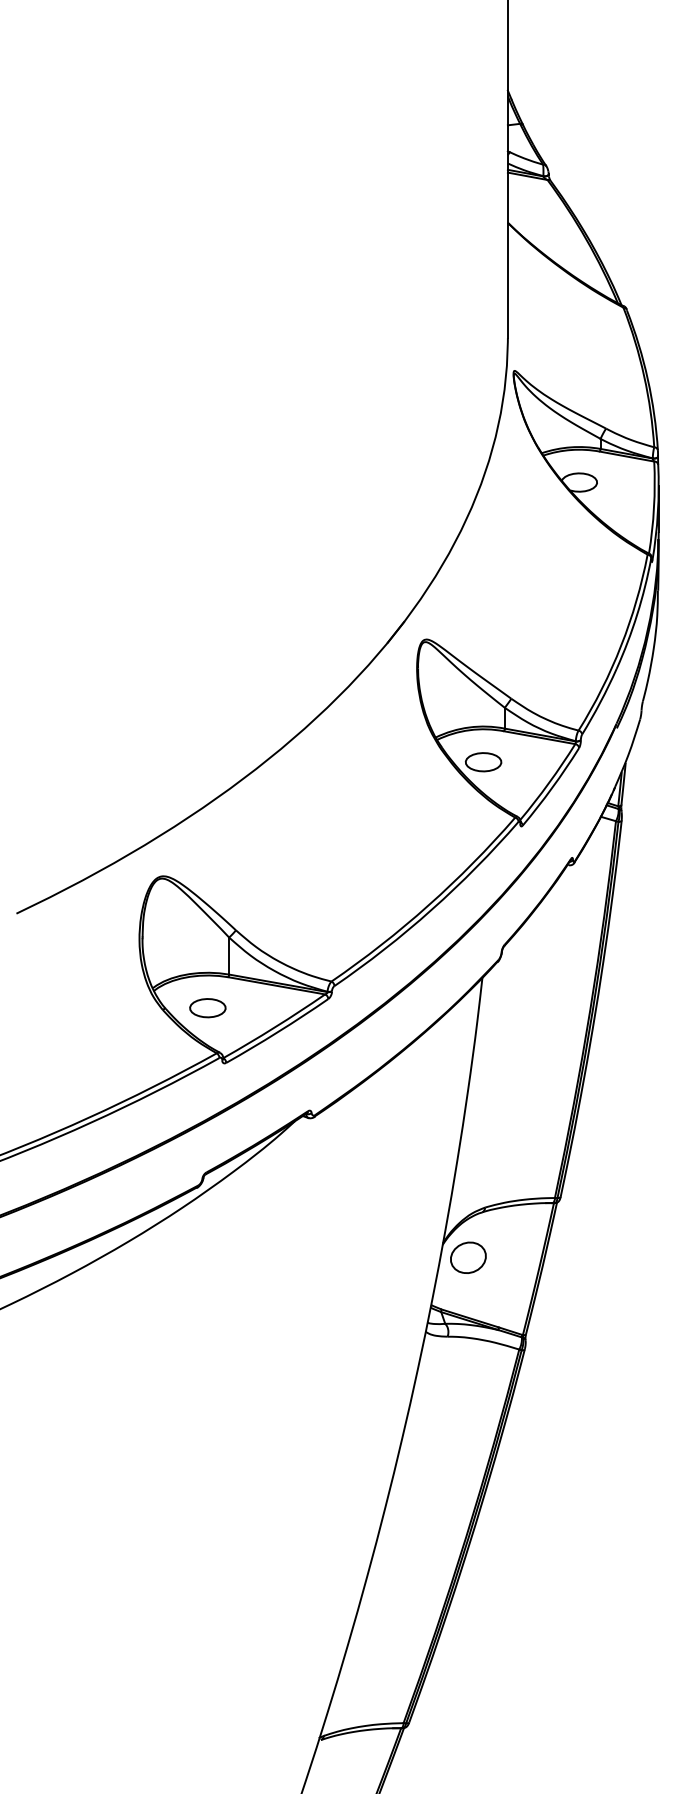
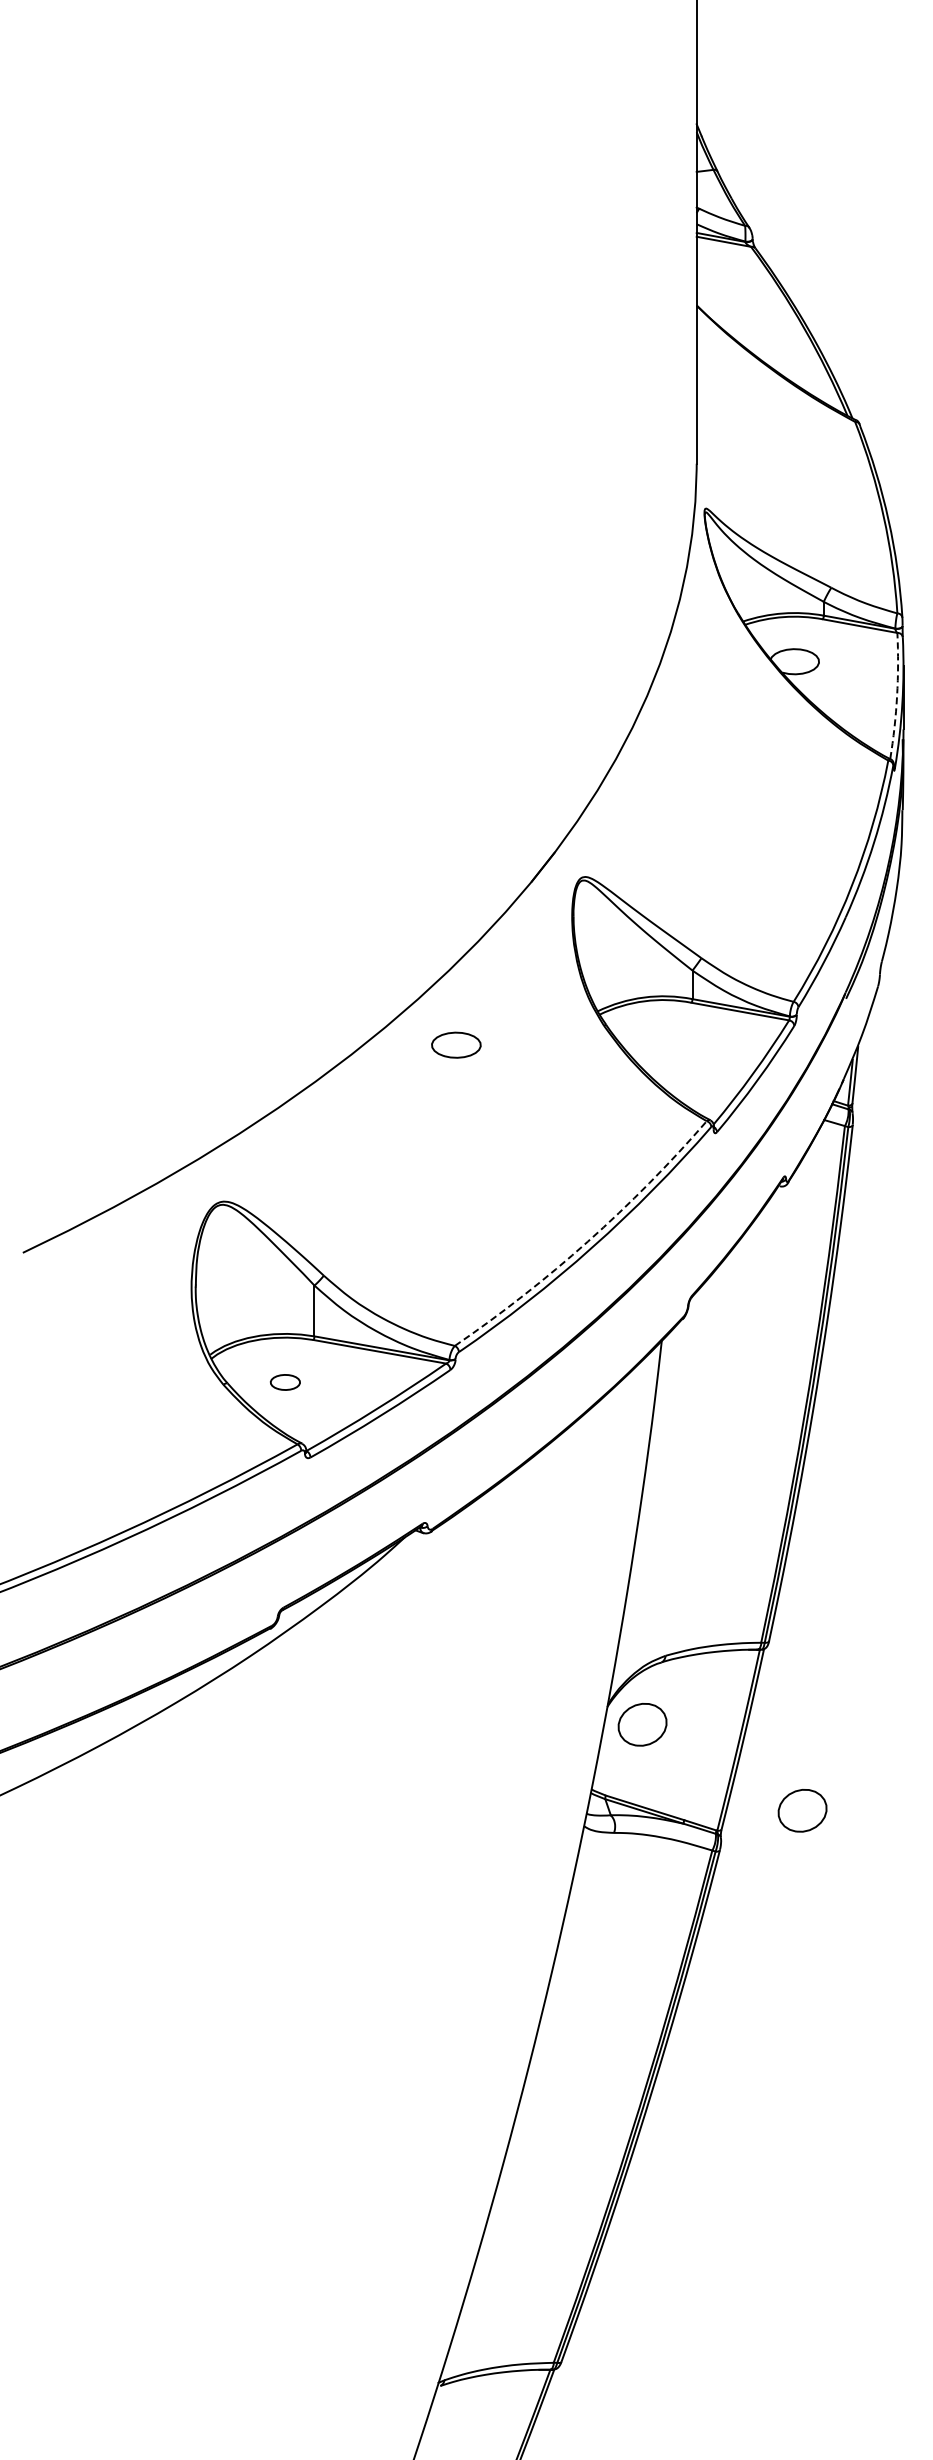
arc: (654, 507) -> (897, 696), solid -> dashed
part: (483, 761) -> (456, 1044), moved
arc: (428, 905) -> (587, 1241), solid -> dashed
part: (207, 1008) -> (285, 1382), size x0.6
part: (585, 1320) -> (802, 1810), added

